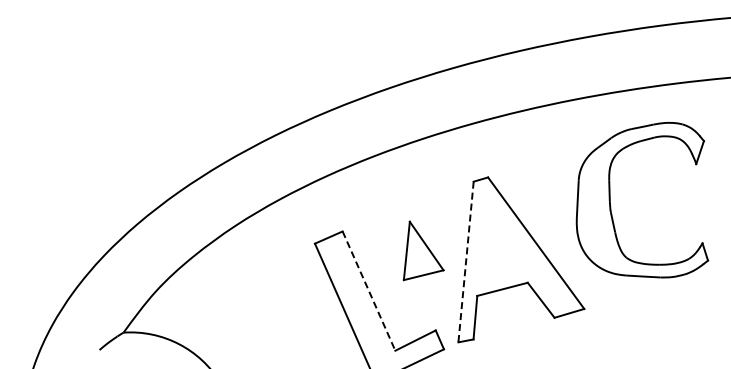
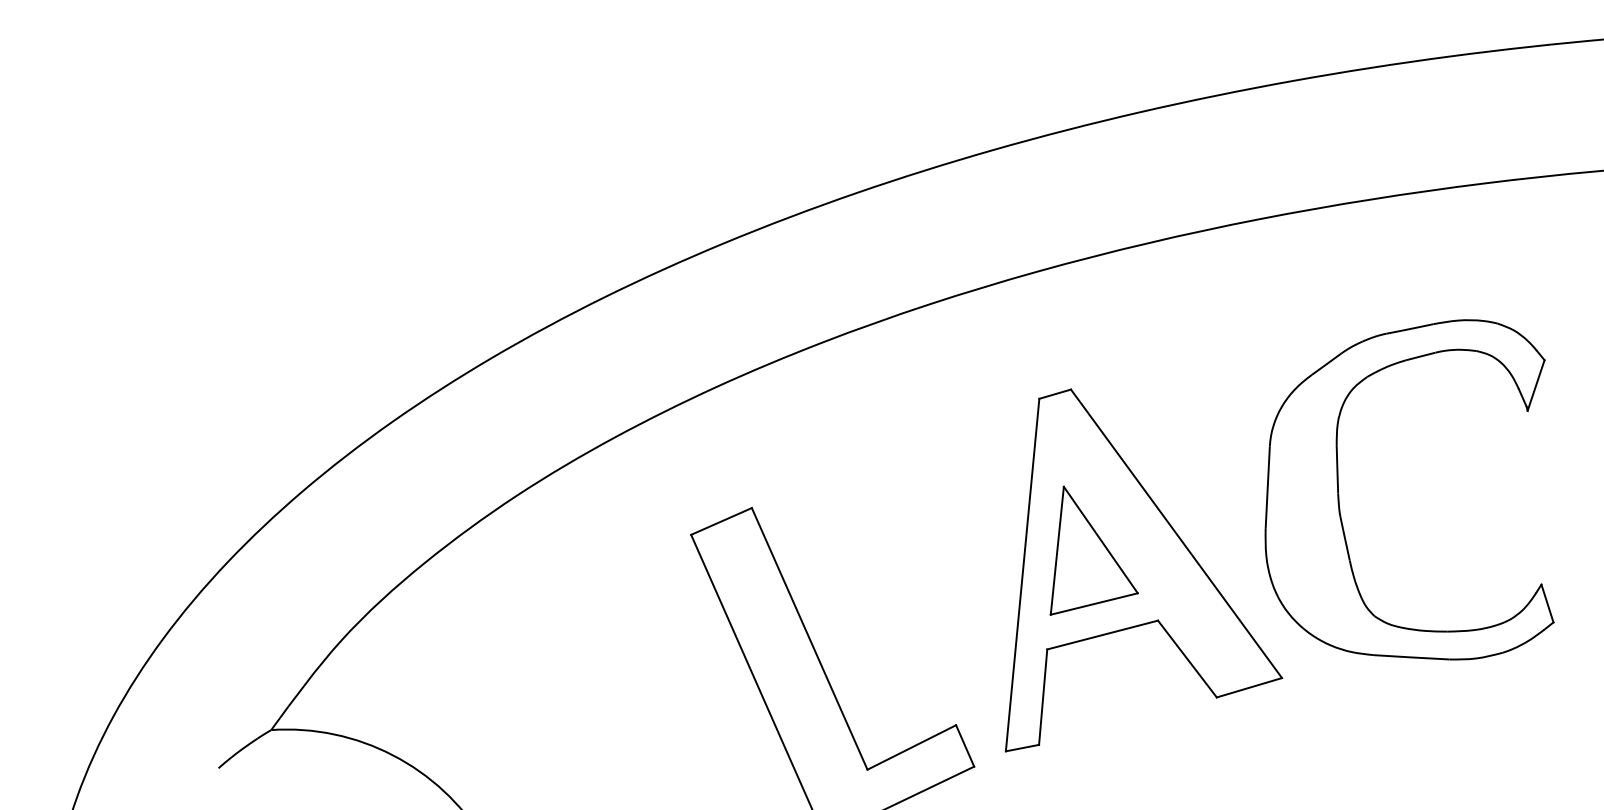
part: (611, 206) -> (1341, 503), moved
part: (423, 250) -> (1093, 549), moved
line: (466, 262) -> (1023, 576), dashed -> solid
line: (369, 291) -> (810, 639), dashed -> solid

